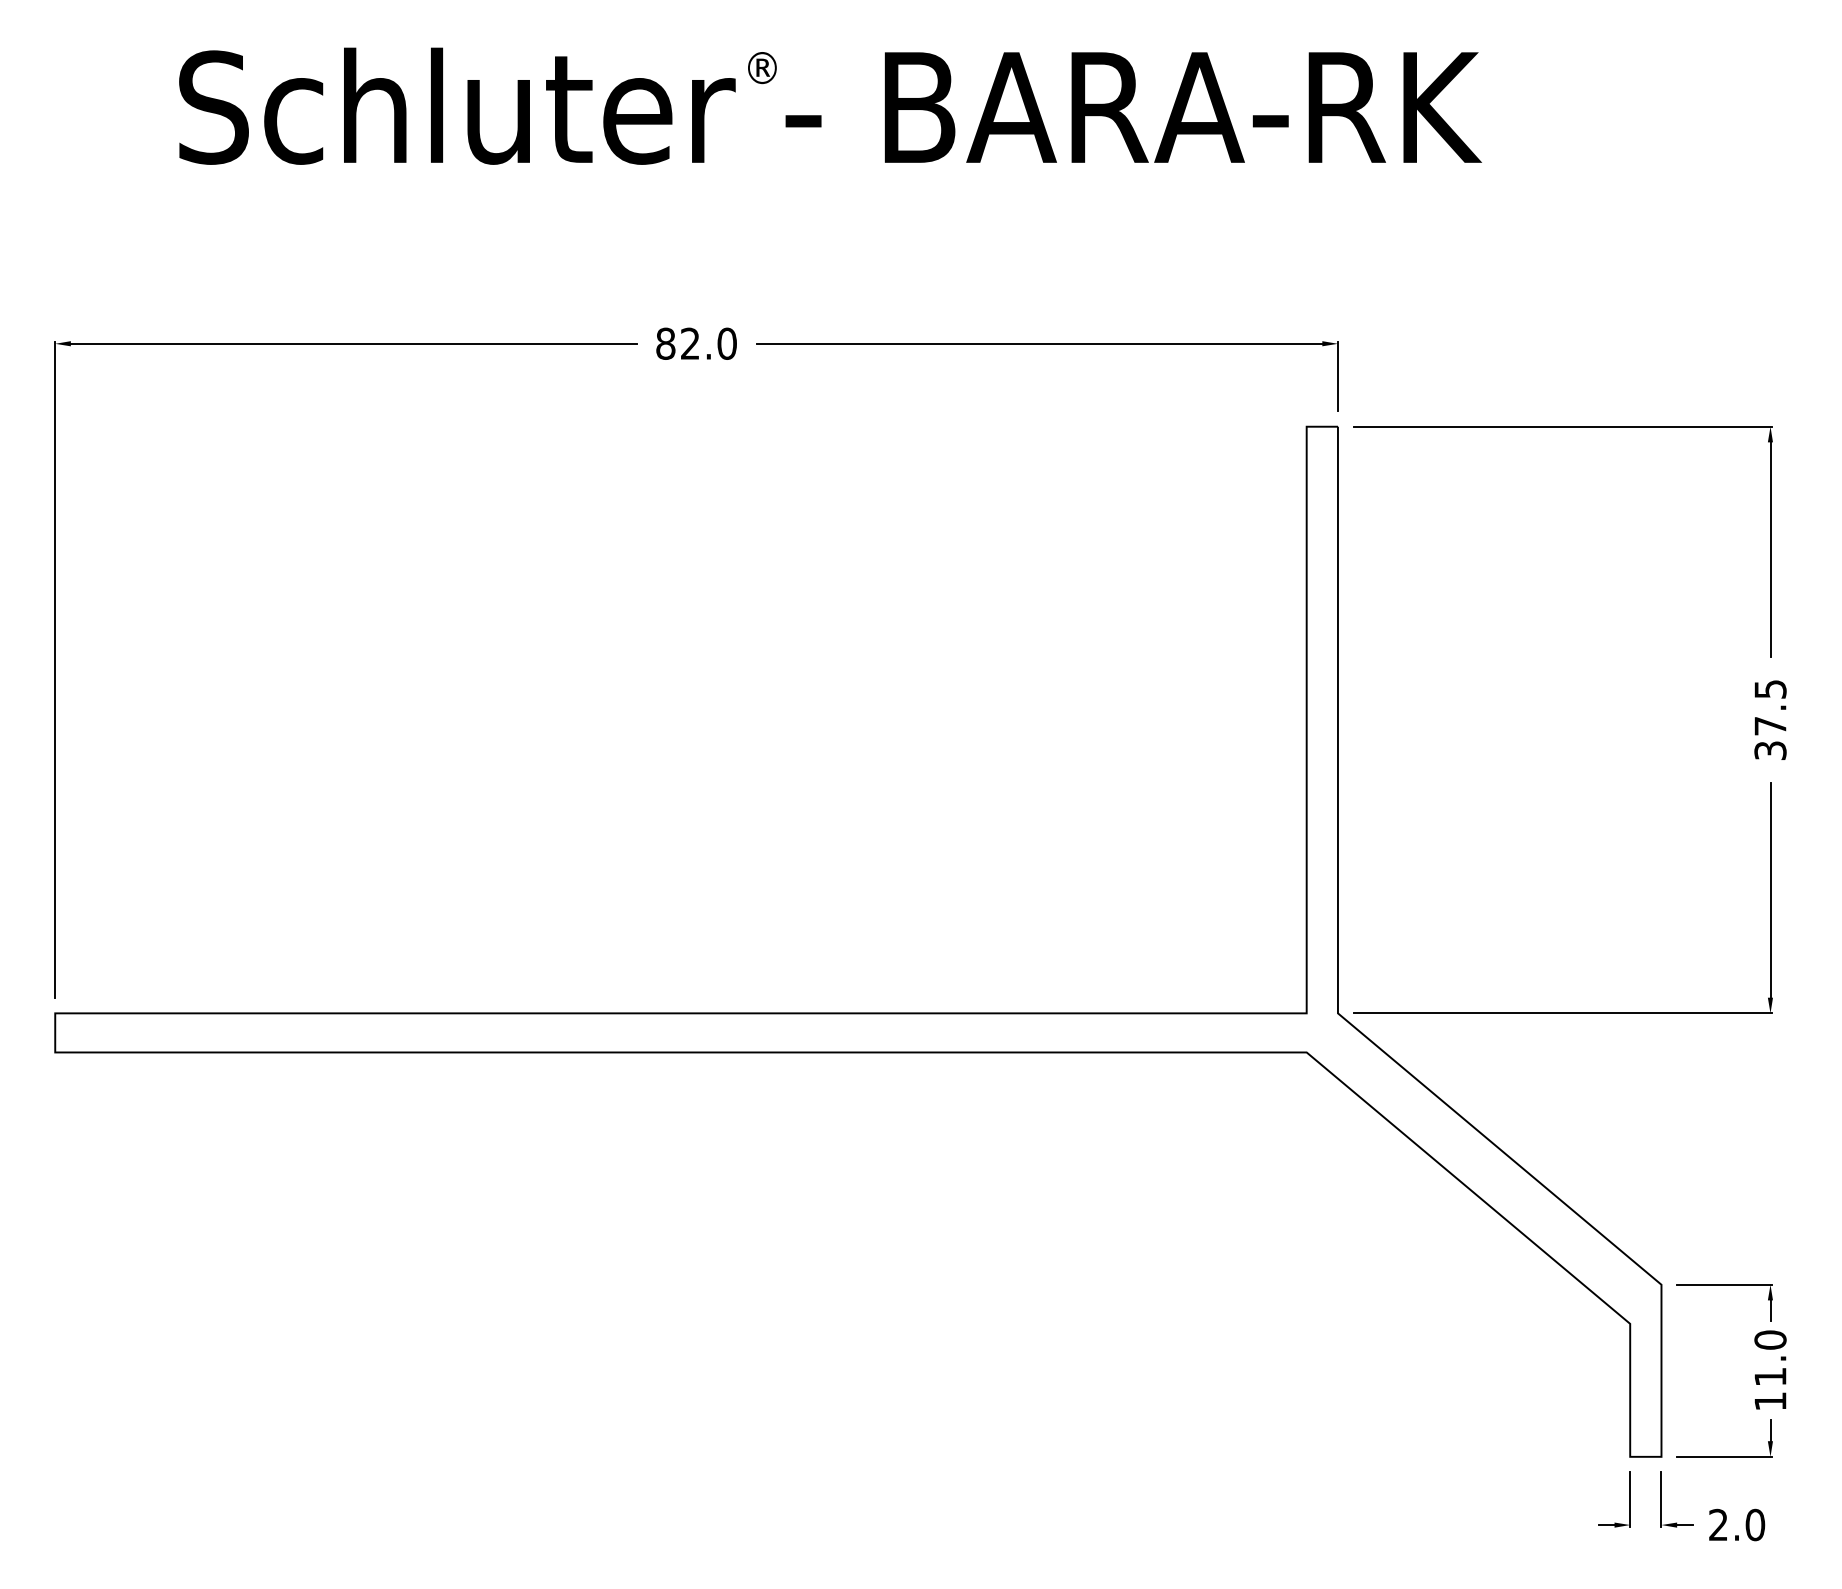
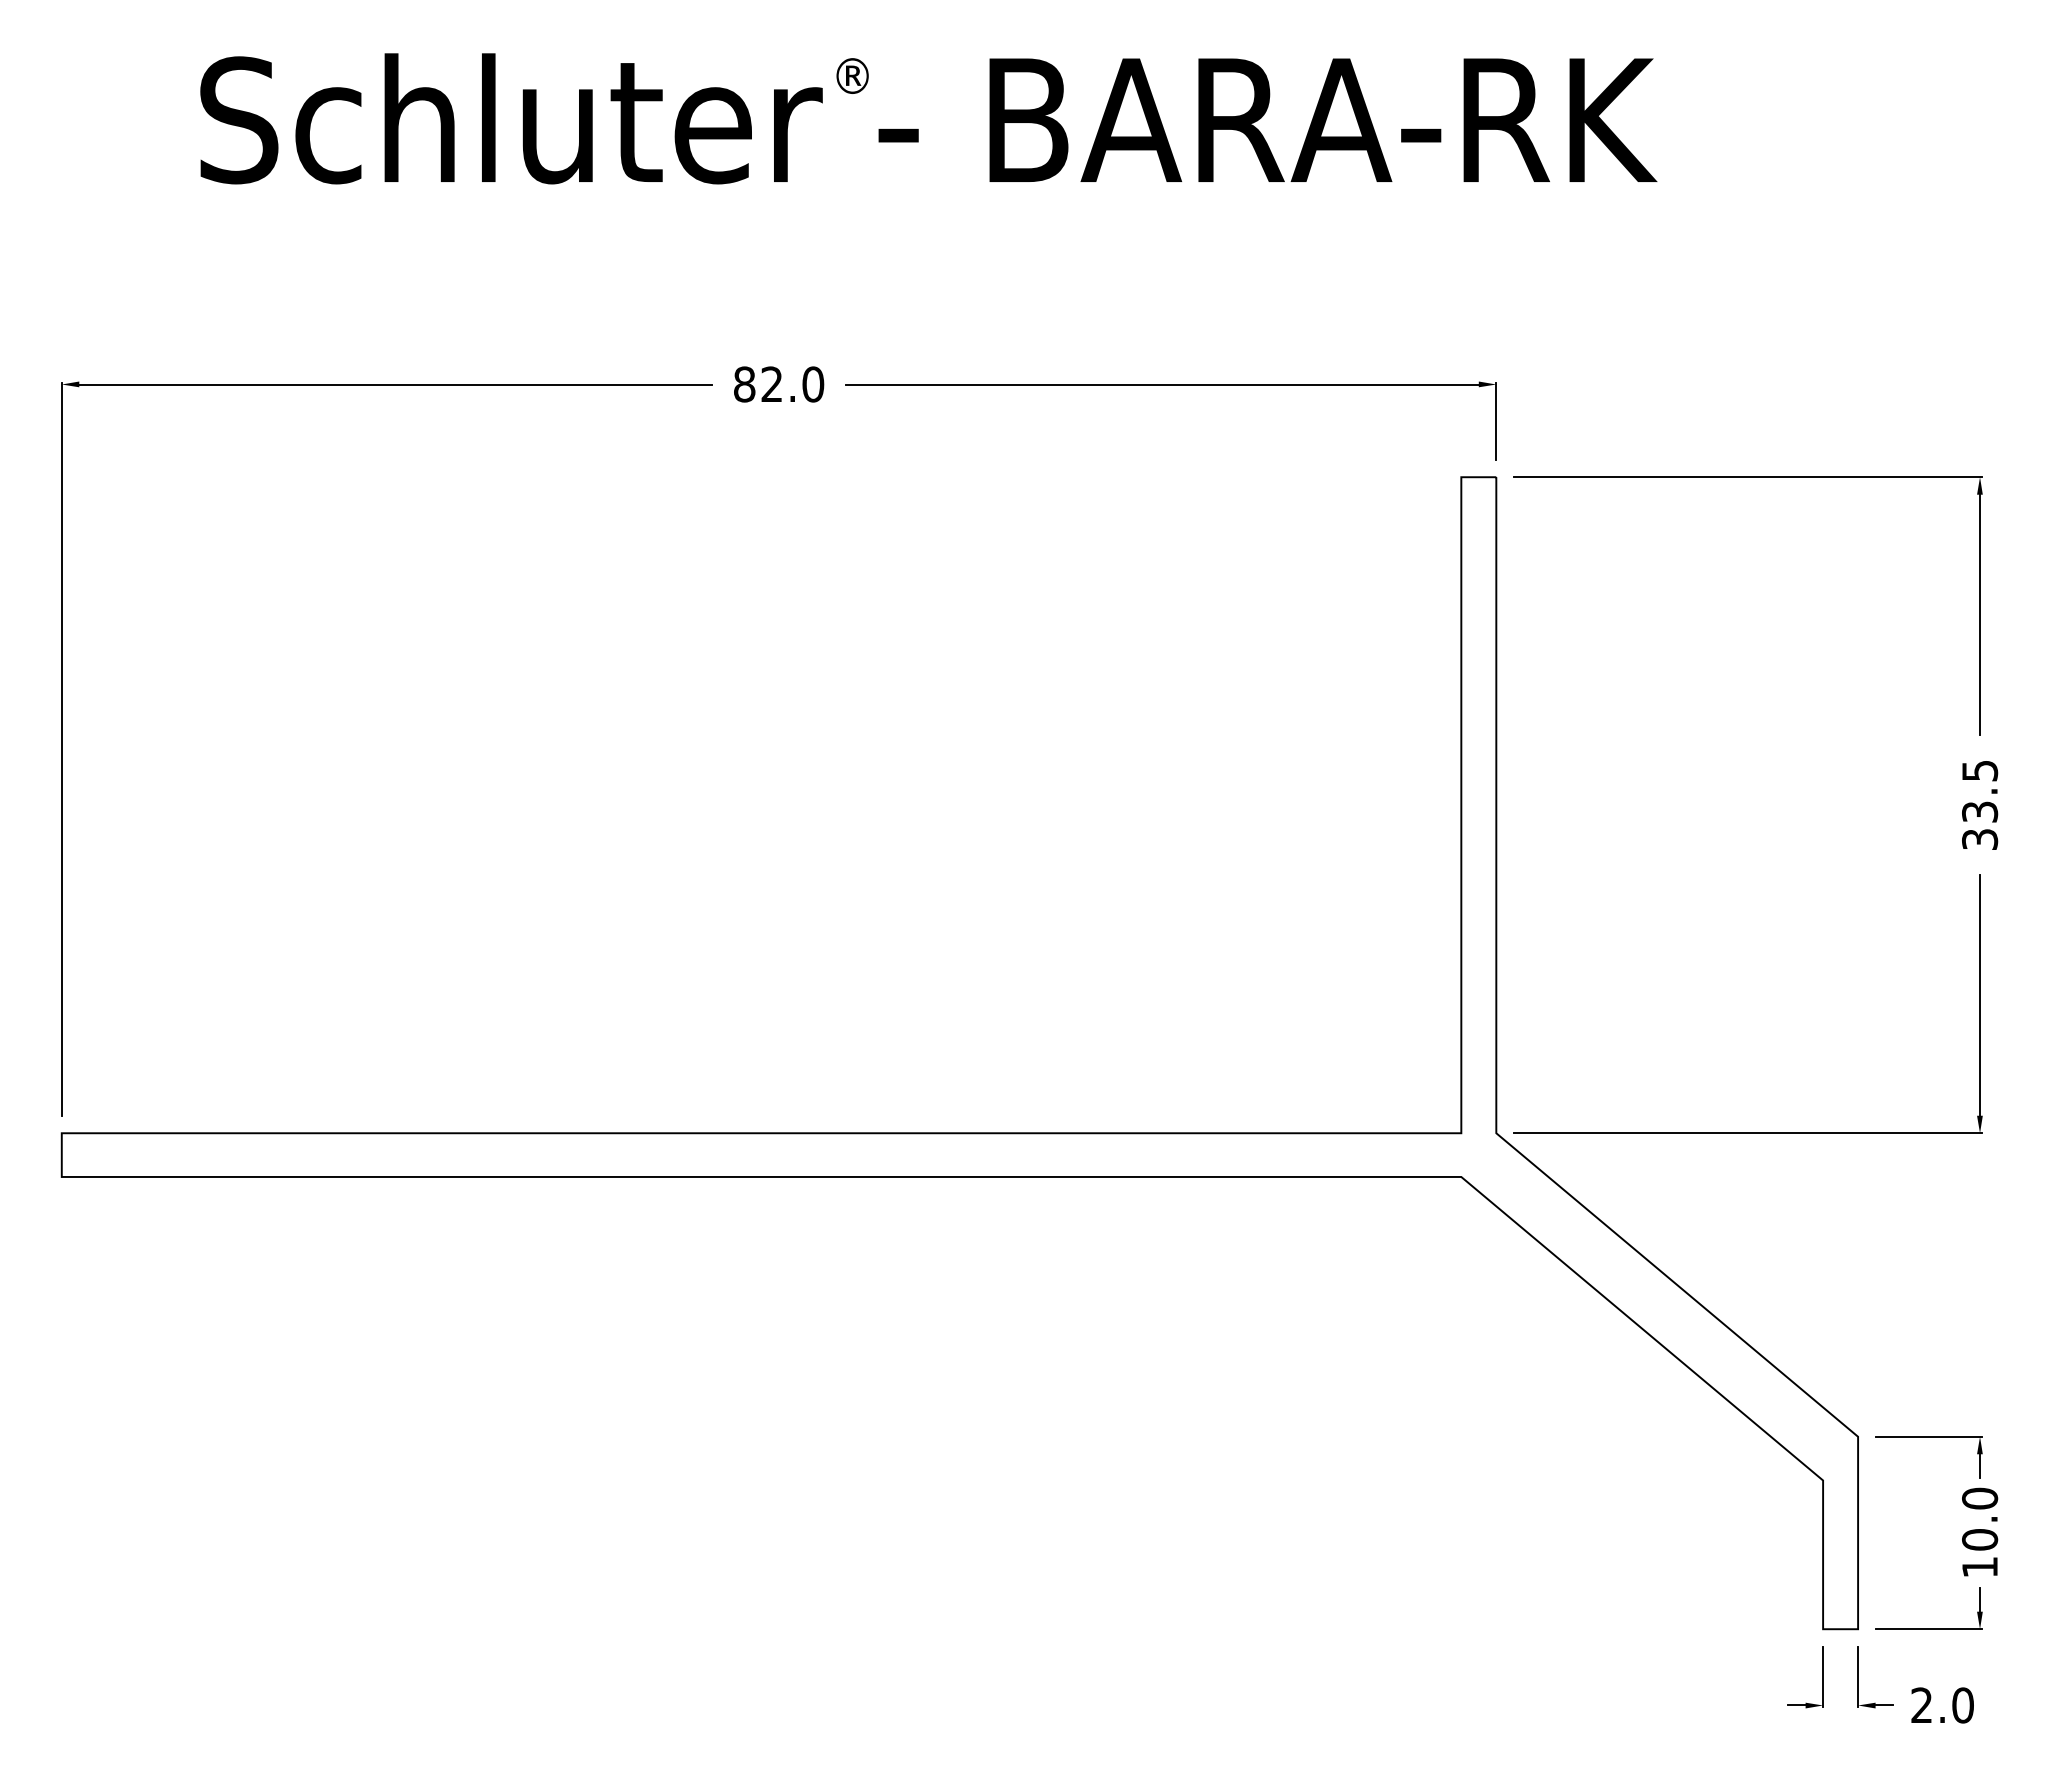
text: (1770, 725) -> (1980, 811), 37.5 -> 33.5
text: (1770, 1376) -> (1980, 1539), 11.0 -> 10.0

